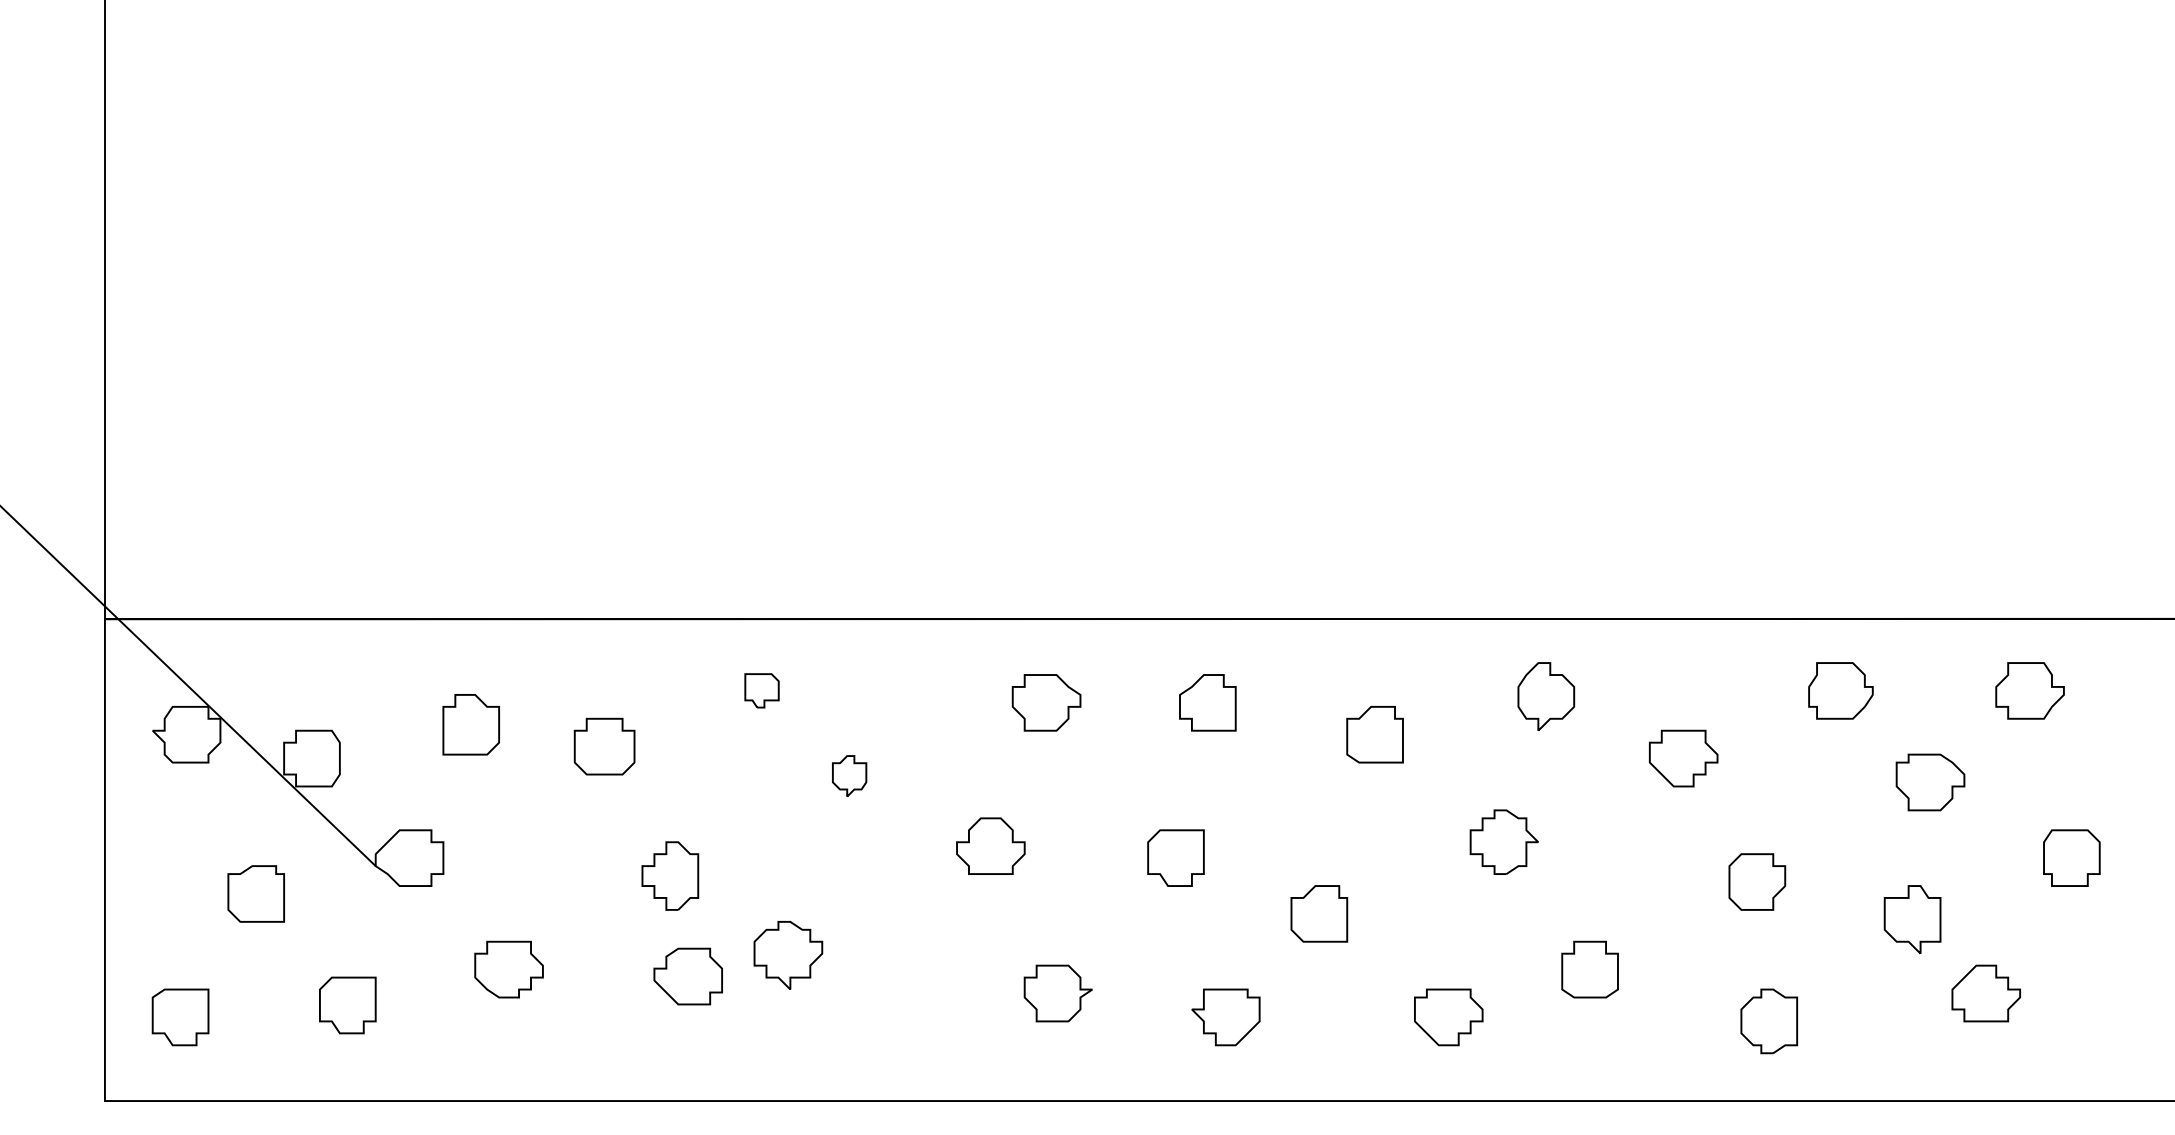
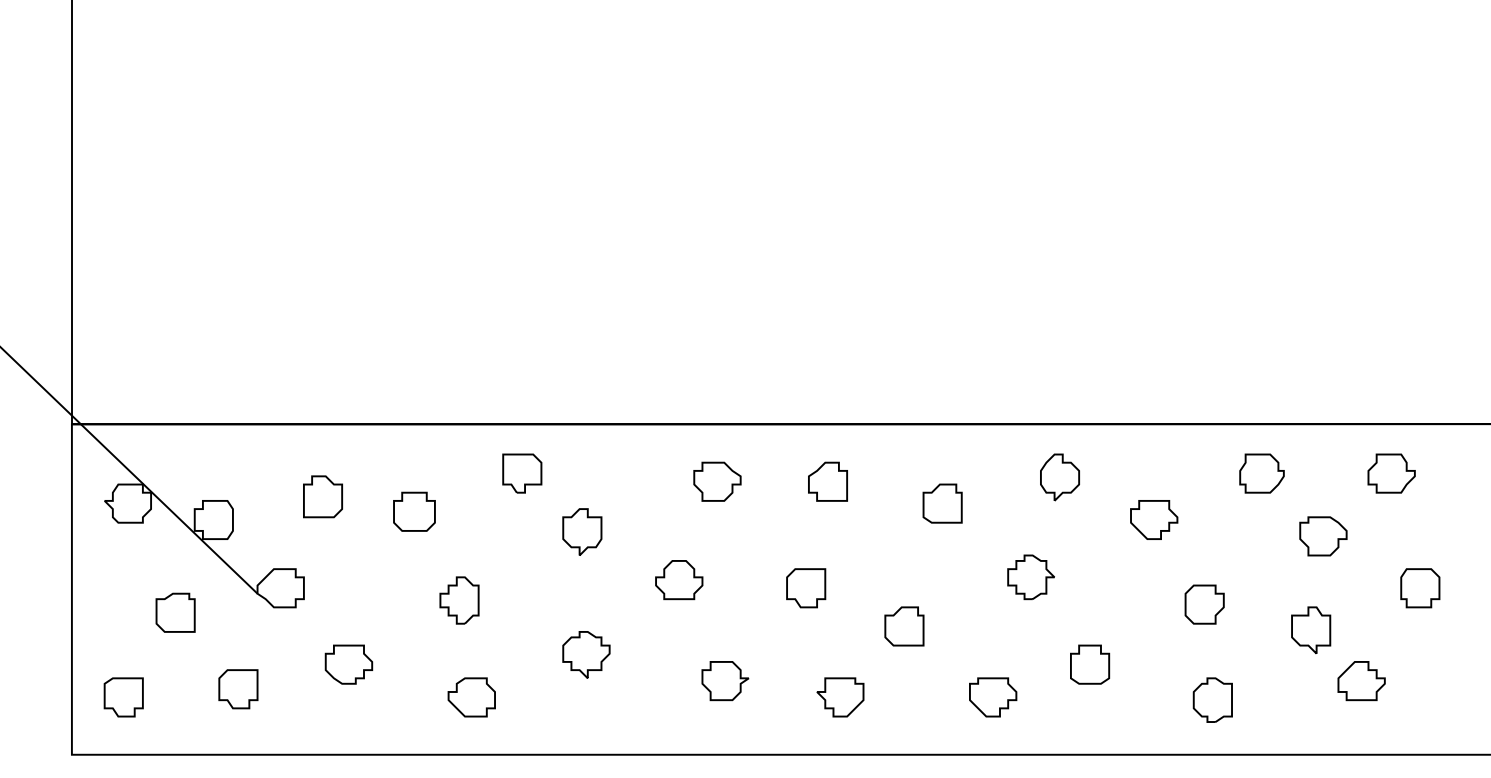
part: (762, 690) -> (522, 473), size x1.67
part: (849, 775) -> (582, 531), size x1.67
part: (788, 954) -> (586, 654), moved
part: (687, 976) -> (471, 697), moved

